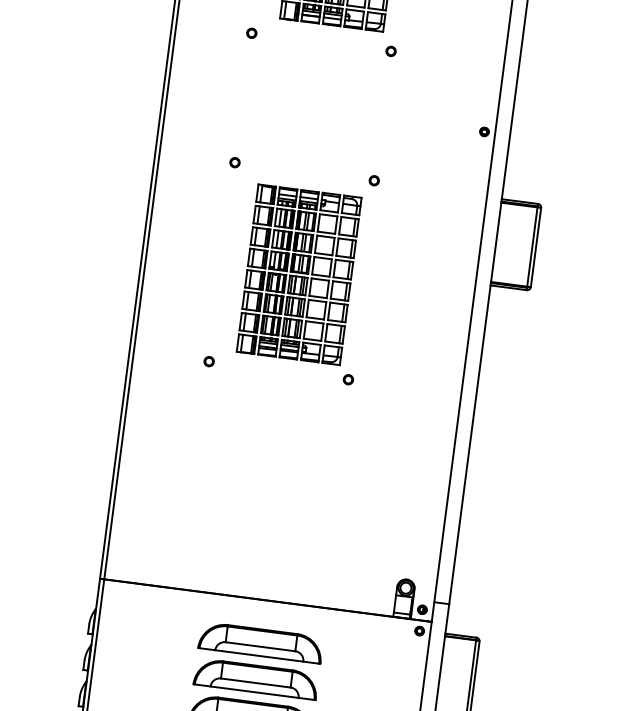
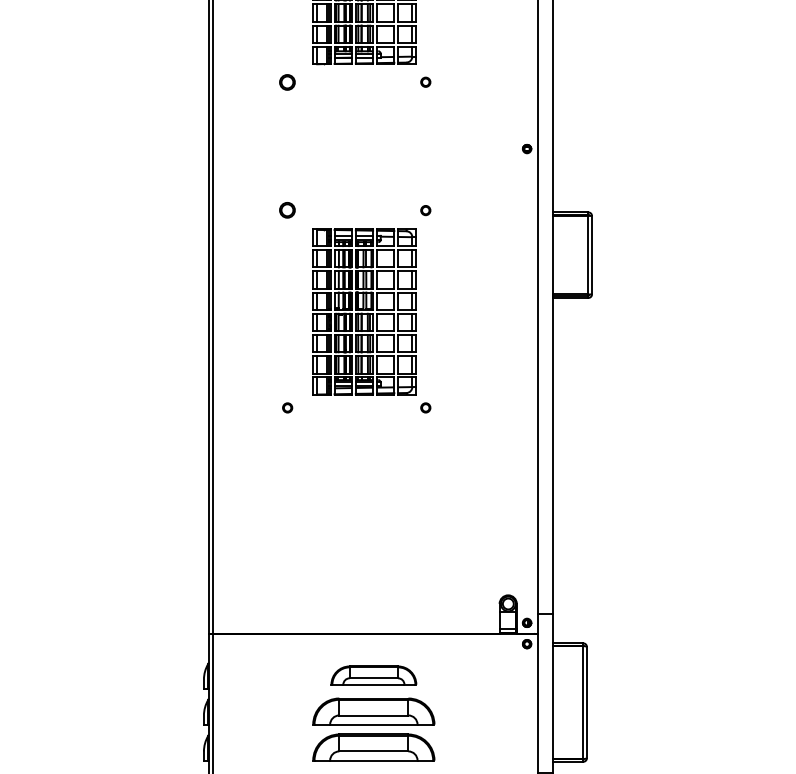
part: (251, 32) -> (287, 81), size x1.6
part: (234, 162) -> (287, 210), size x1.6
part: (260, 642) -> (373, 675), size x0.7

